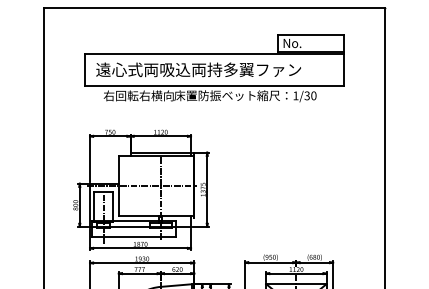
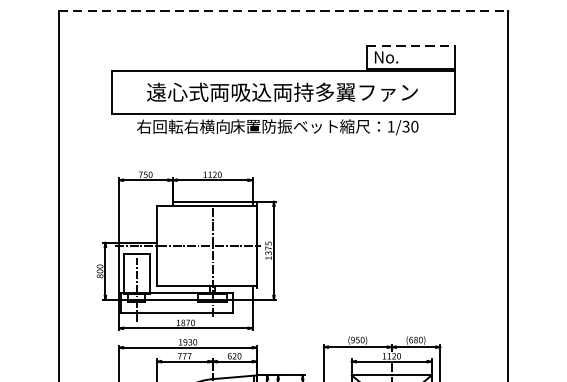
line: (214, 8) -> (283, 11), solid -> dashed
line: (311, 34) -> (411, 45), solid -> dashed
text: (198, 69) -> (282, 91), moved

